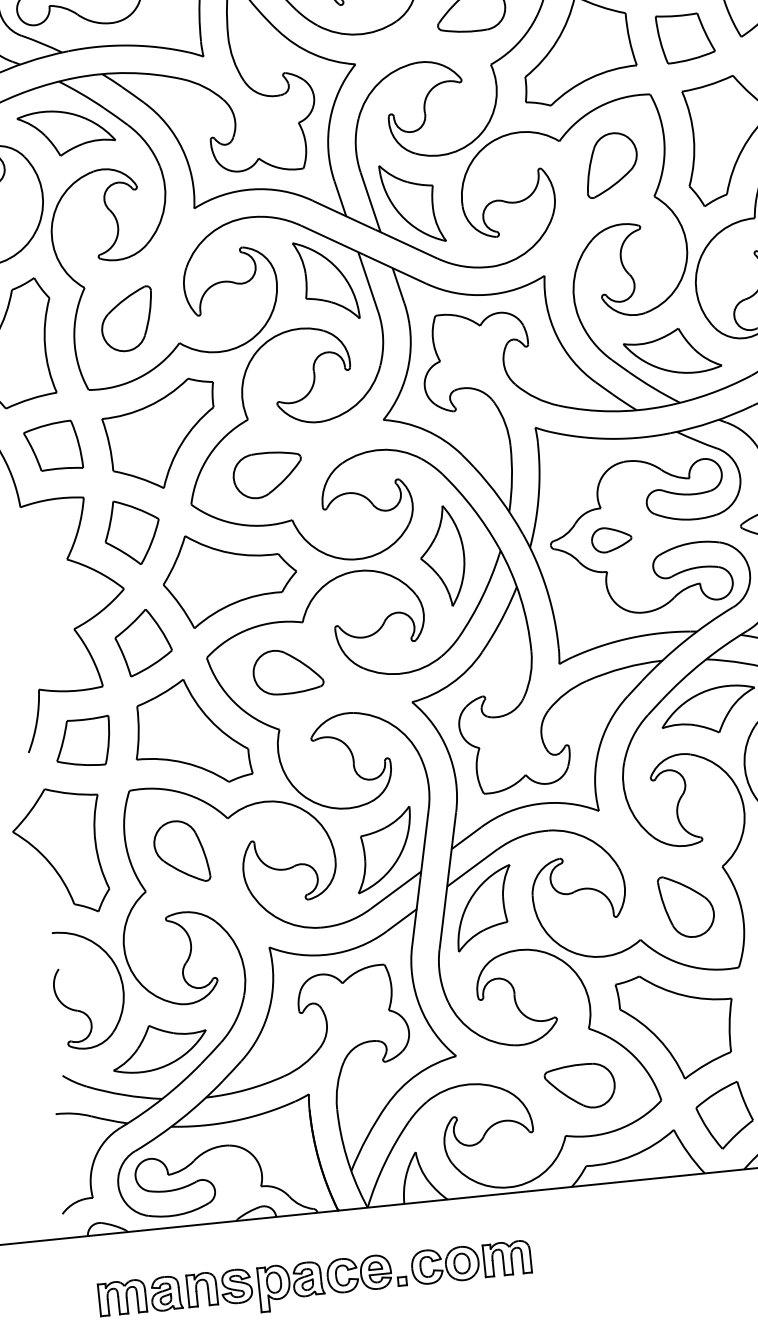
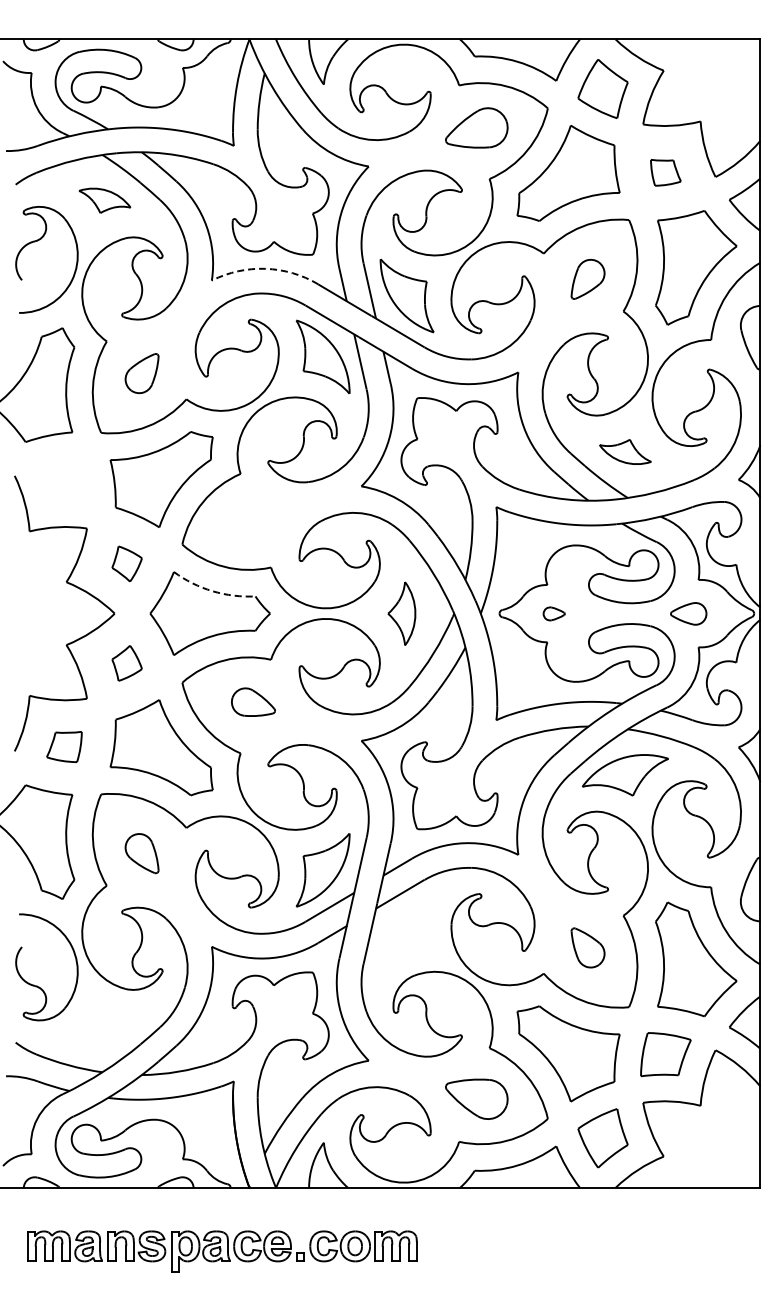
part: (685, 37) -> (665, 172), size x0.6
part: (66, 131) -> (104, 200), size x0.6
part: (610, 165) -> (587, 279), size x0.7
arc: (252, 189) -> (265, 268), solid -> dashed
part: (126, 319) -> (141, 373), size x0.7
part: (672, 351) -> (625, 451), size x0.6
part: (53, 445) -> (64, 479), removed
part: (267, 474) -> (253, 524), removed
part: (131, 531) -> (126, 563), size x0.6
part: (610, 539) -> (553, 613), size x0.6
arc: (230, 553) -> (212, 591), solid -> dashed
part: (442, 556) -> (401, 613), size x0.7
part: (142, 642) -> (126, 663), size x0.6
part: (287, 670) -> (253, 701), size x0.7
part: (83, 741) -> (64, 746), size x0.7
part: (180, 851) -> (141, 853), size x0.7
part: (686, 905) -> (587, 947), size x0.7
part: (483, 908) -> (406, 931), removed
part: (159, 1047) -> (104, 1026), removed

